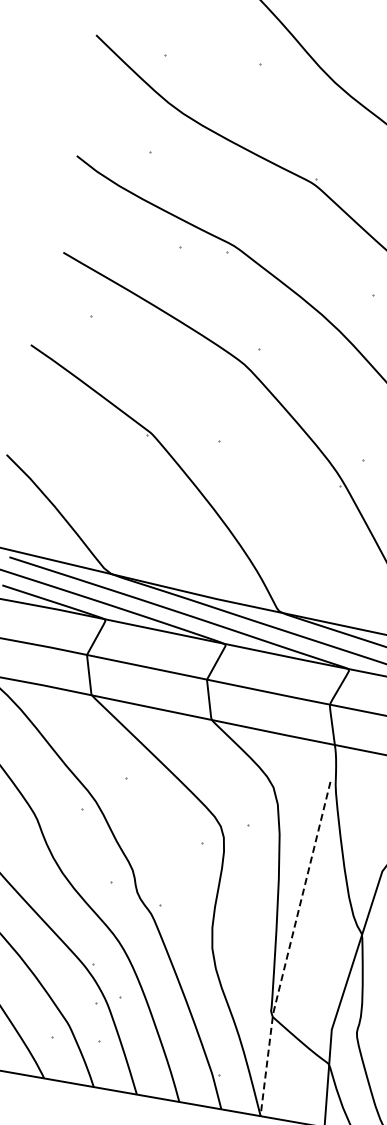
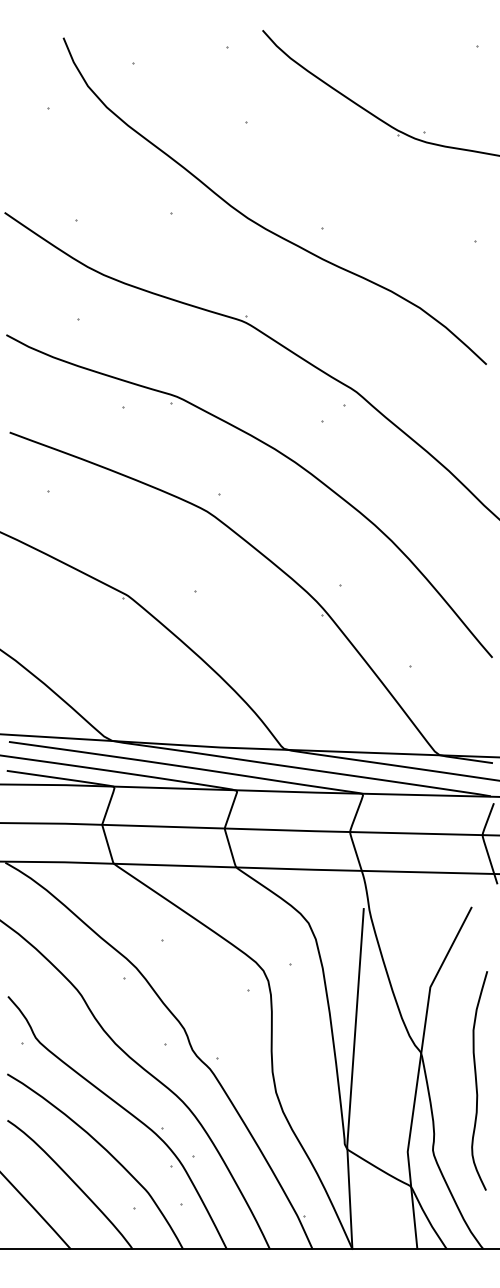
line: (288, 948) -> (351, 1079), dashed -> solid

